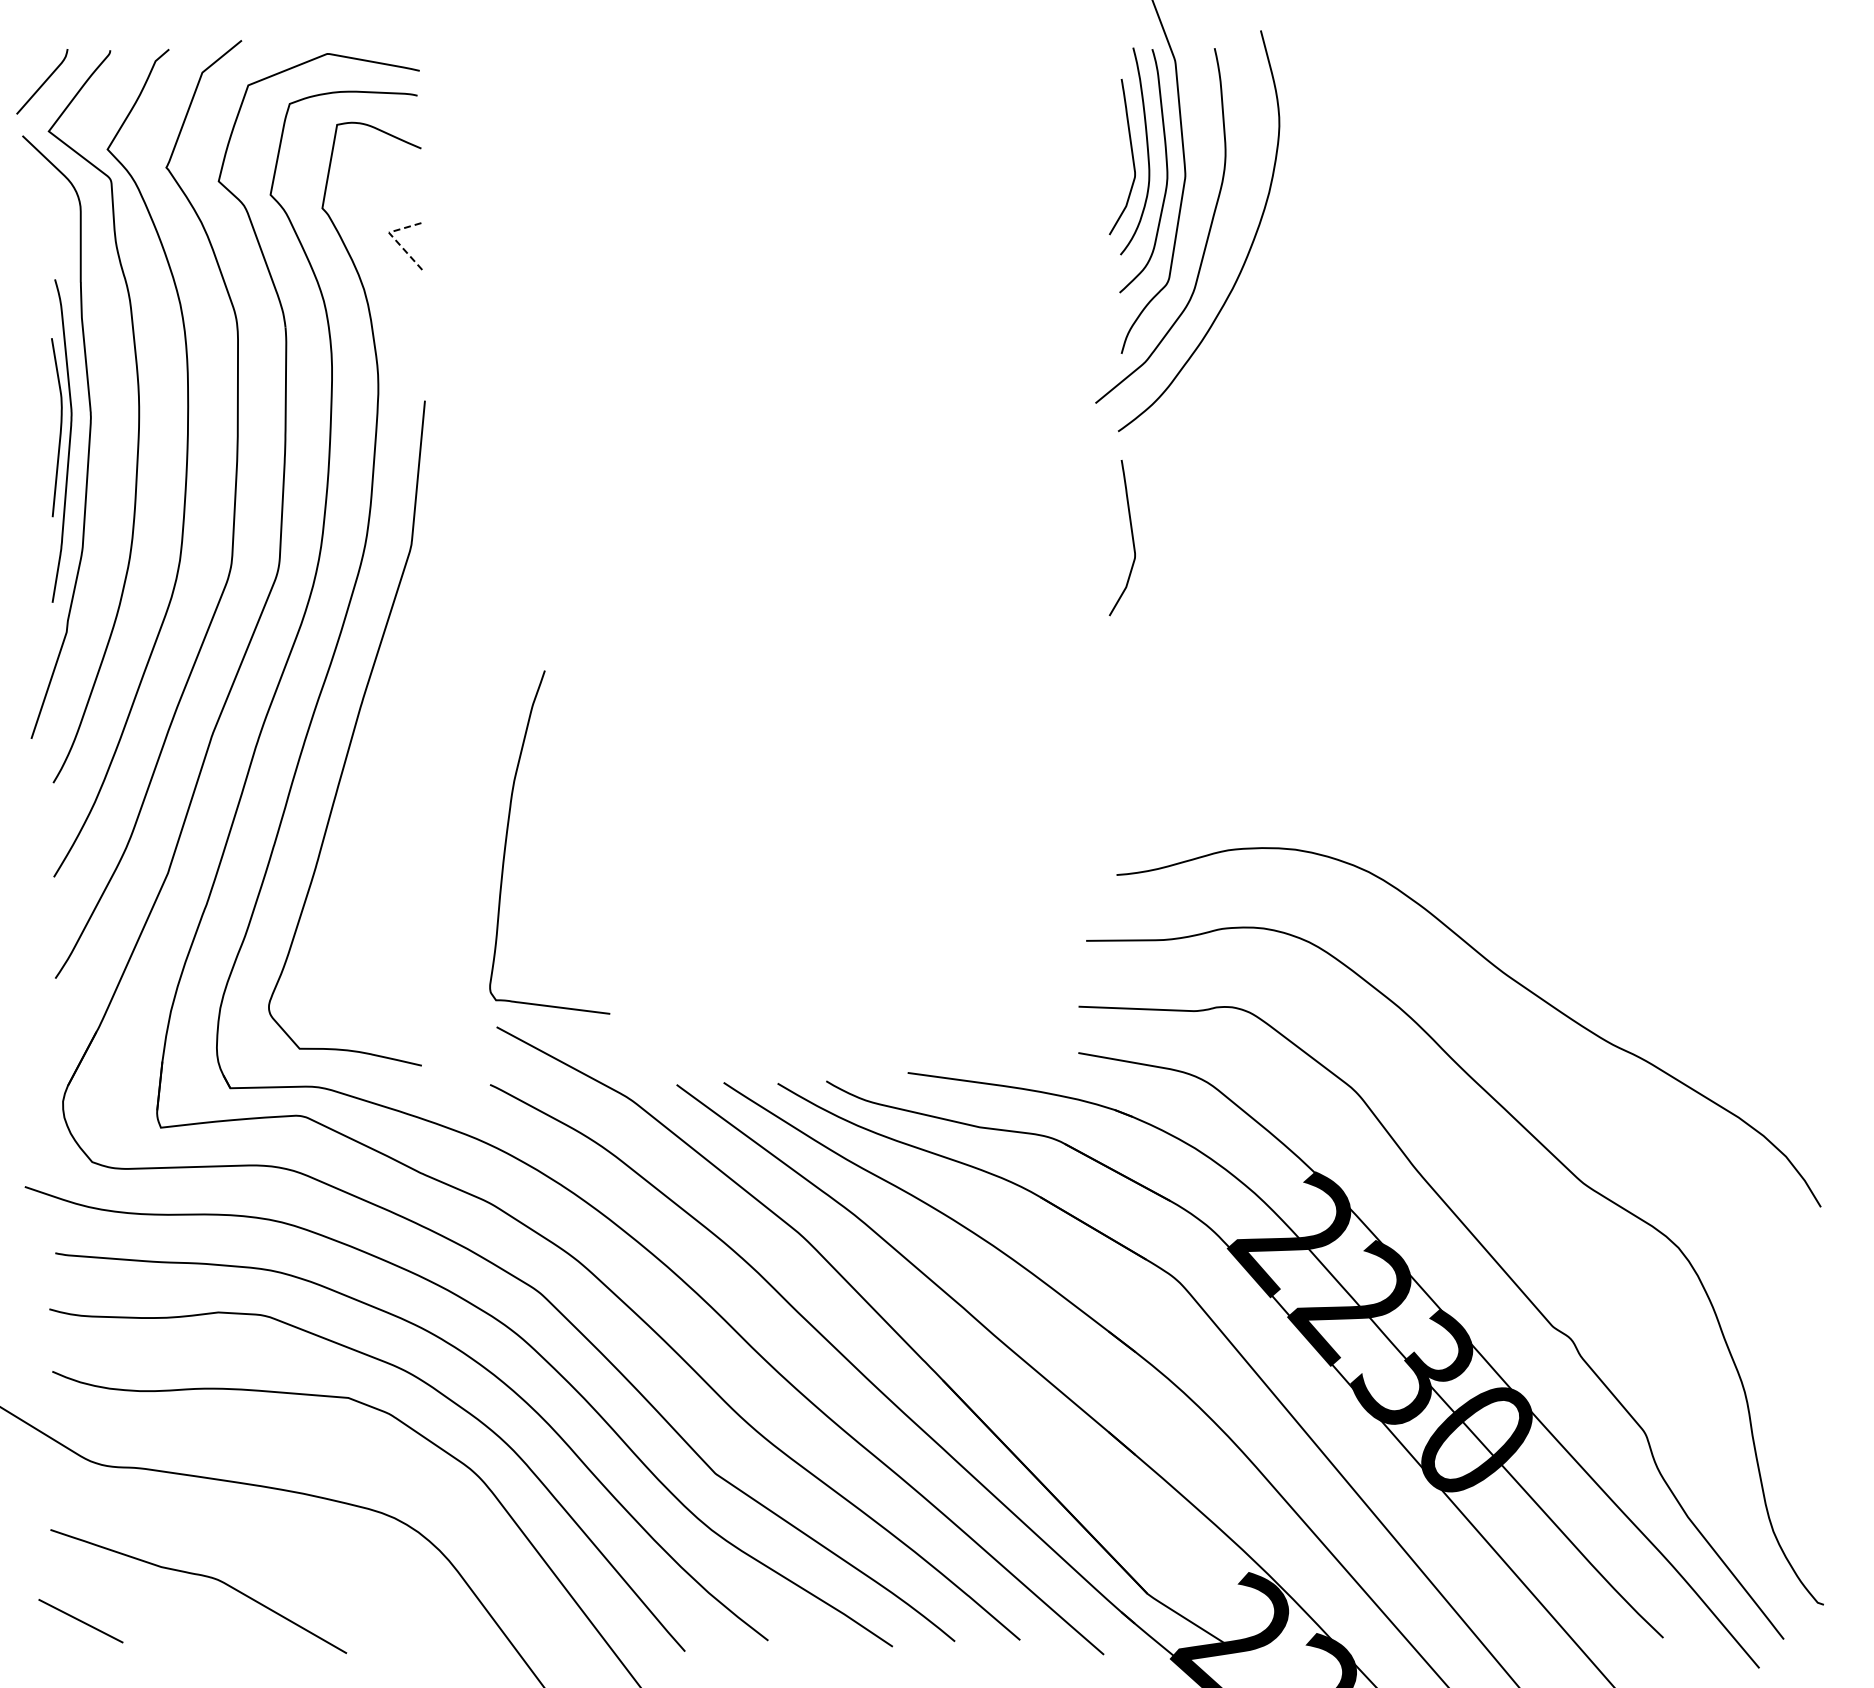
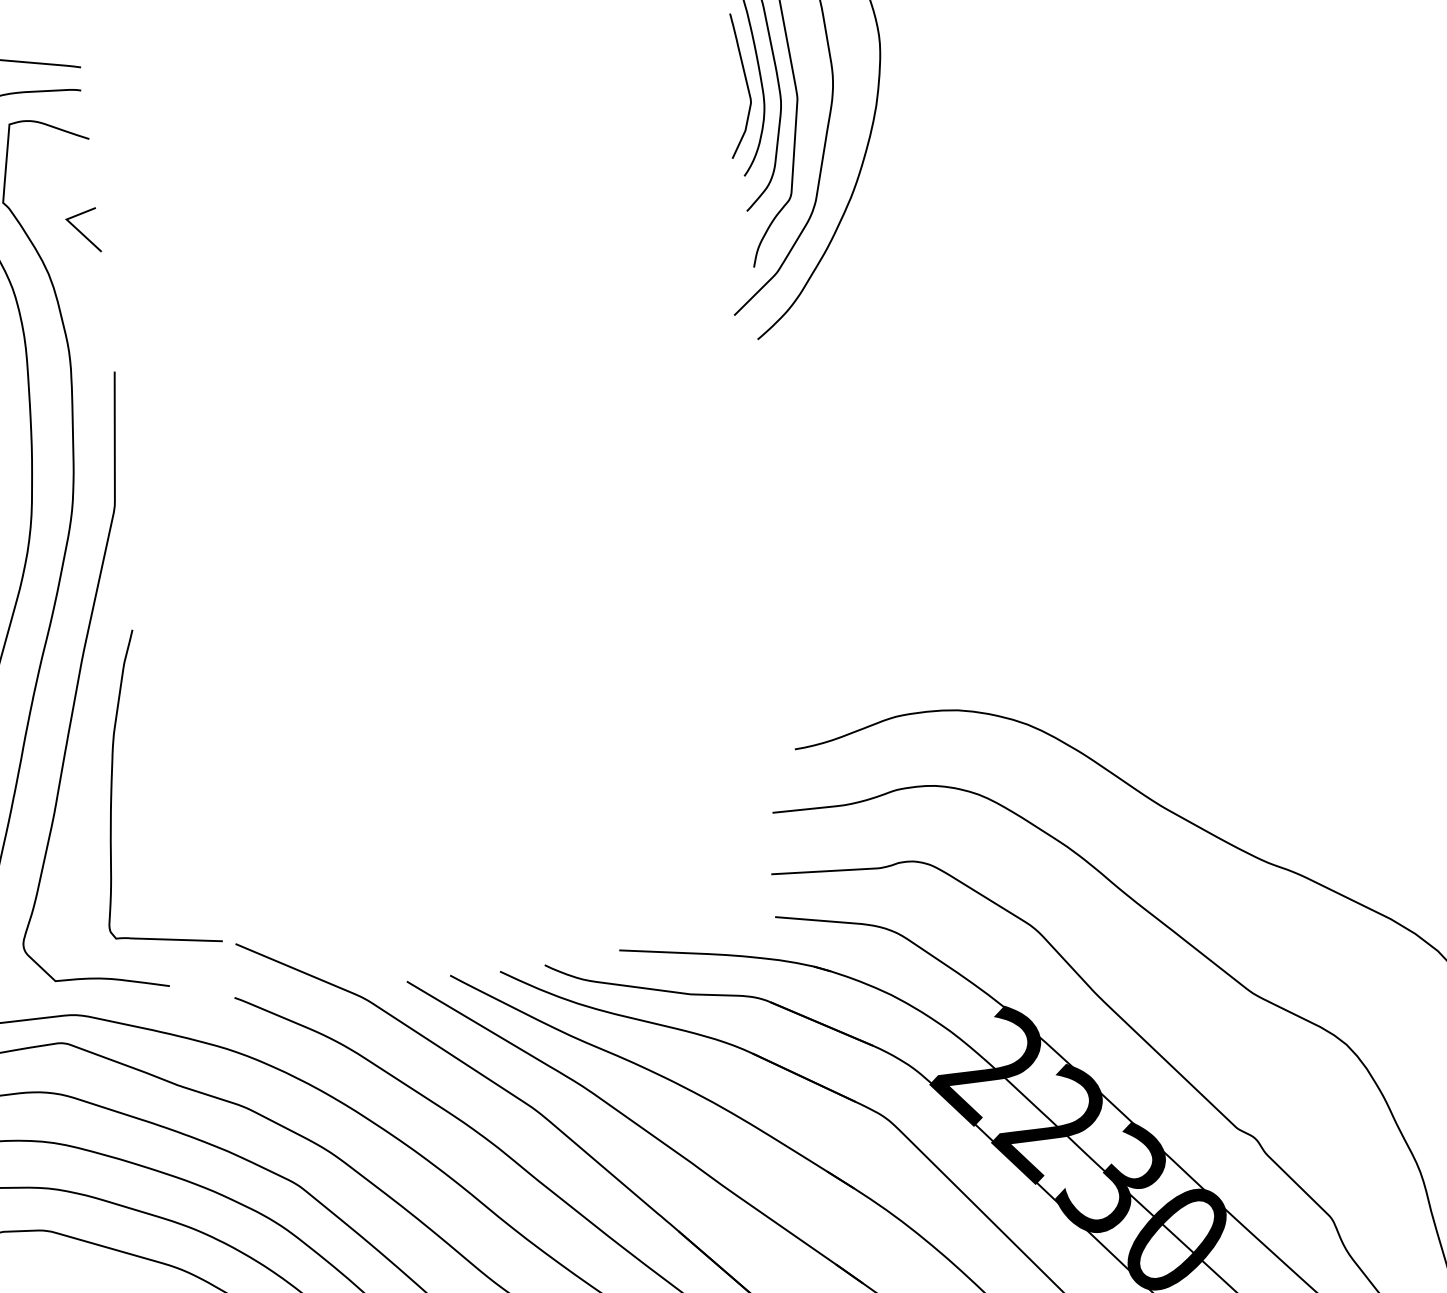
line: (394, 239) -> (72, 225), dashed -> solid
curve: (1131, 536) -> (779, 435), removed
curve: (507, 838) -> (112, 788), moved

